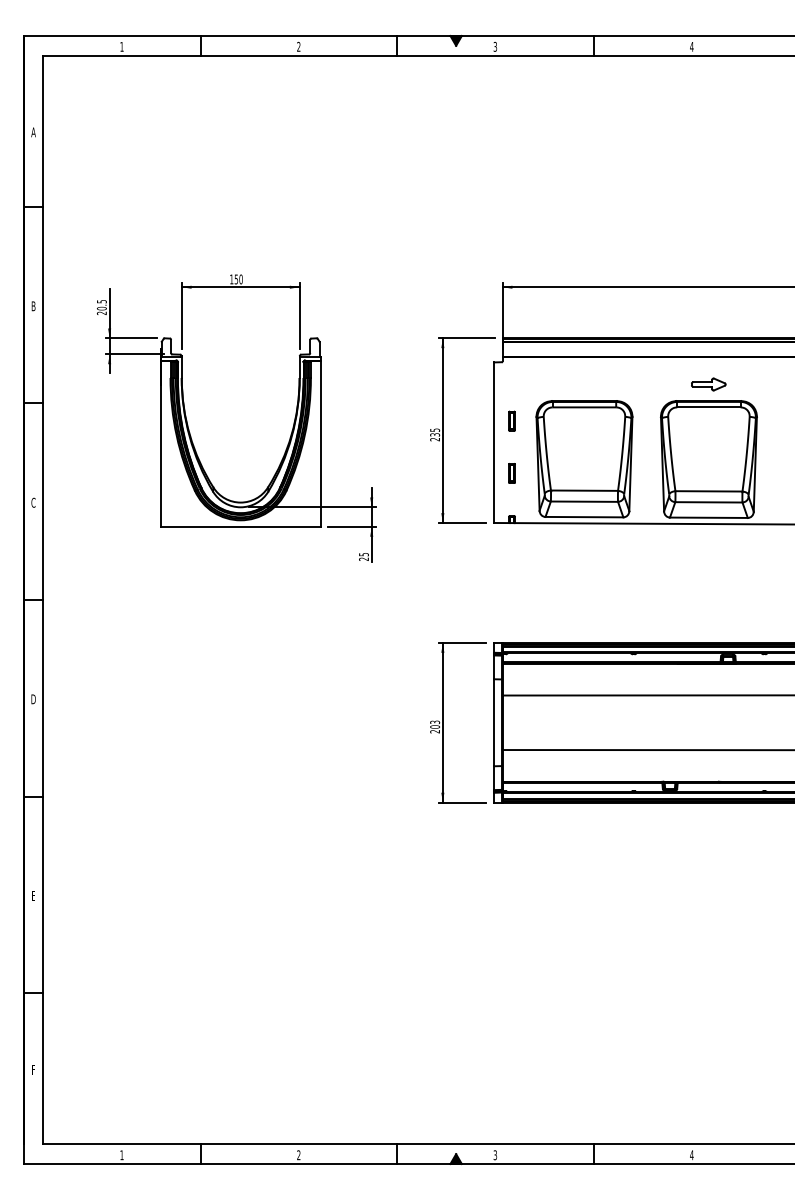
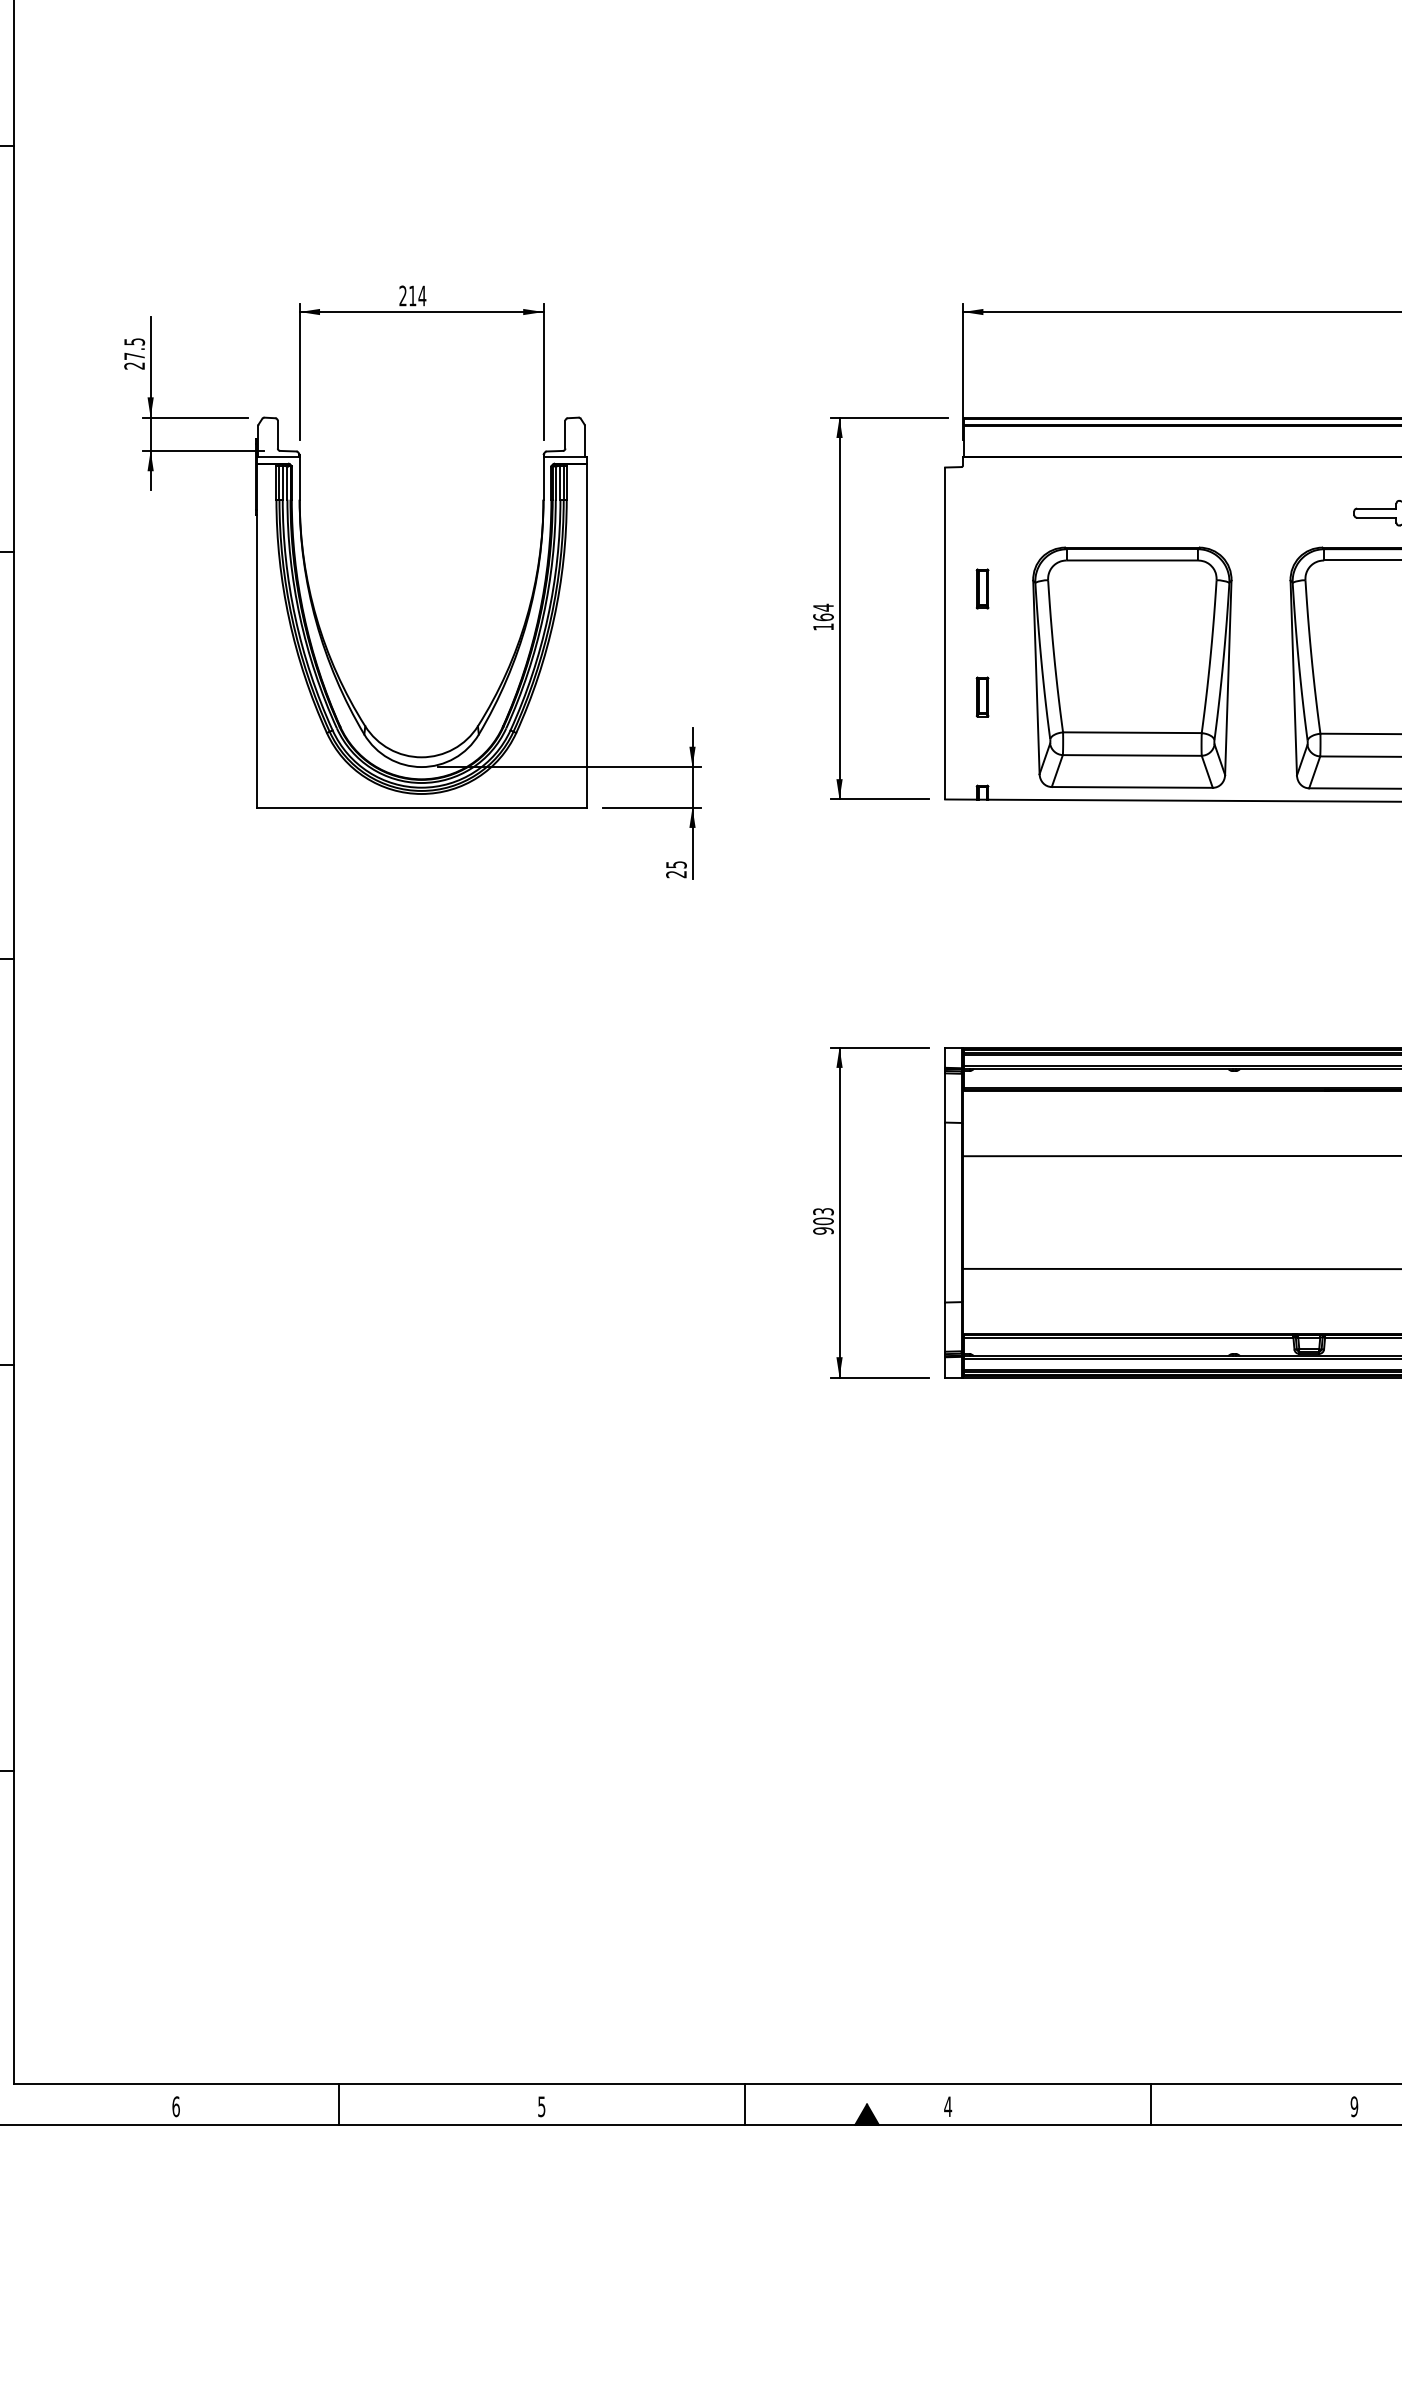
text: (236, 279) -> (412, 296), 150 -> 214
text: (101, 308) -> (133, 356), 20.5 -> 27.5
text: (435, 434) -> (824, 616), 235 -> 164
text: (435, 731) -> (824, 1230), 203 -> 903
text: (121, 1155) -> (175, 2107), 1 -> 6
text: (298, 1155) -> (541, 2107), 2 -> 5
text: (495, 1155) -> (948, 2107), 3 -> 4
text: (691, 1155) -> (1353, 2107), 4 -> 9

